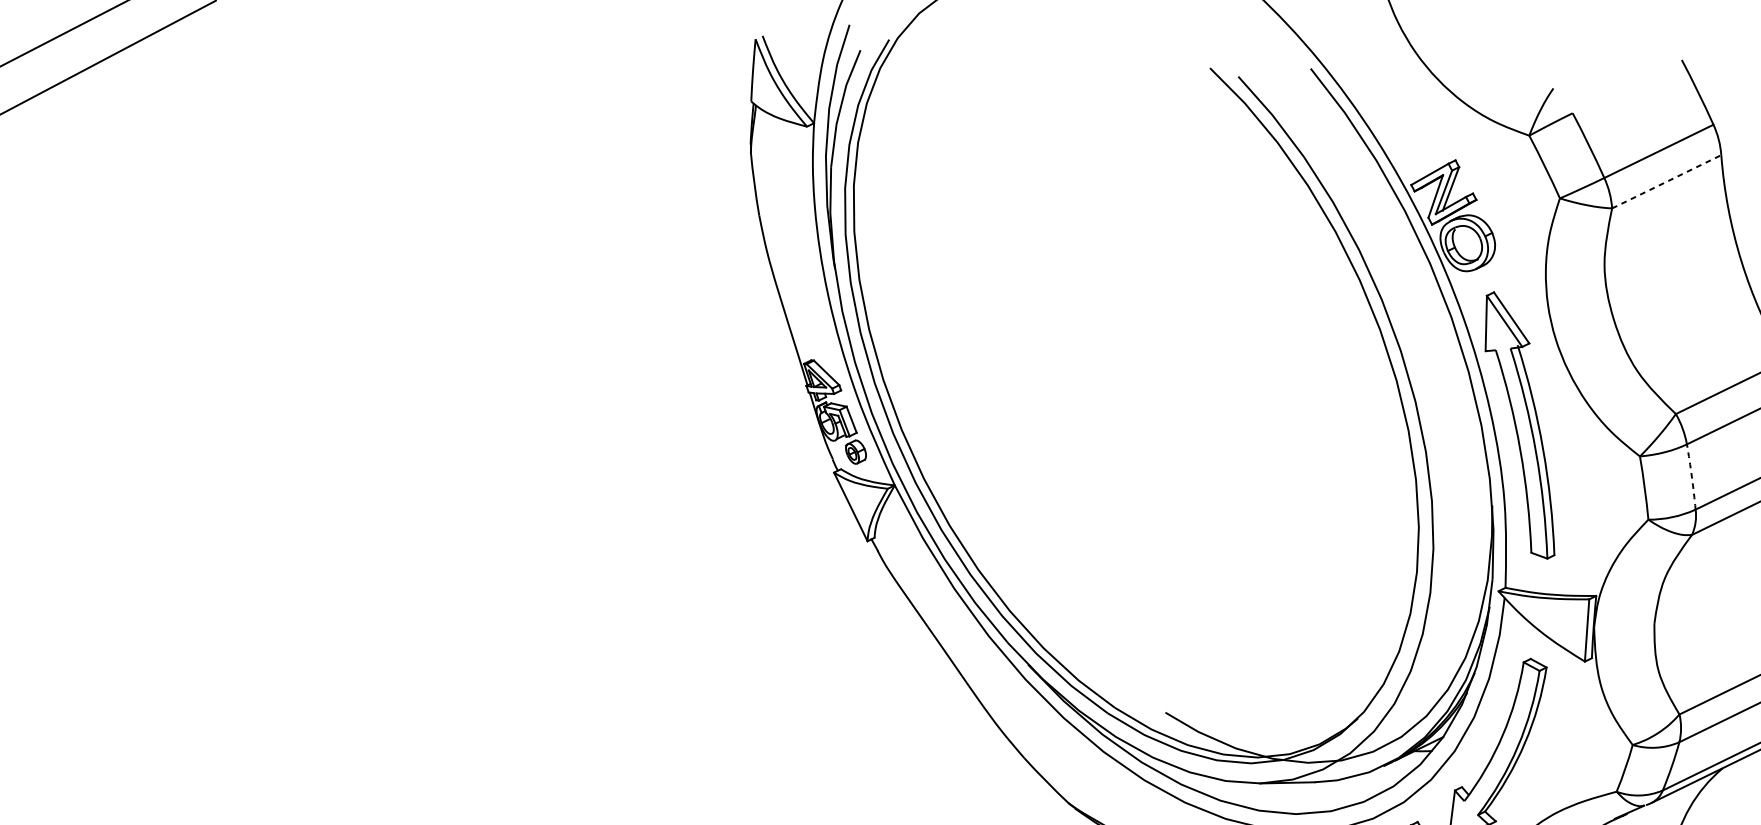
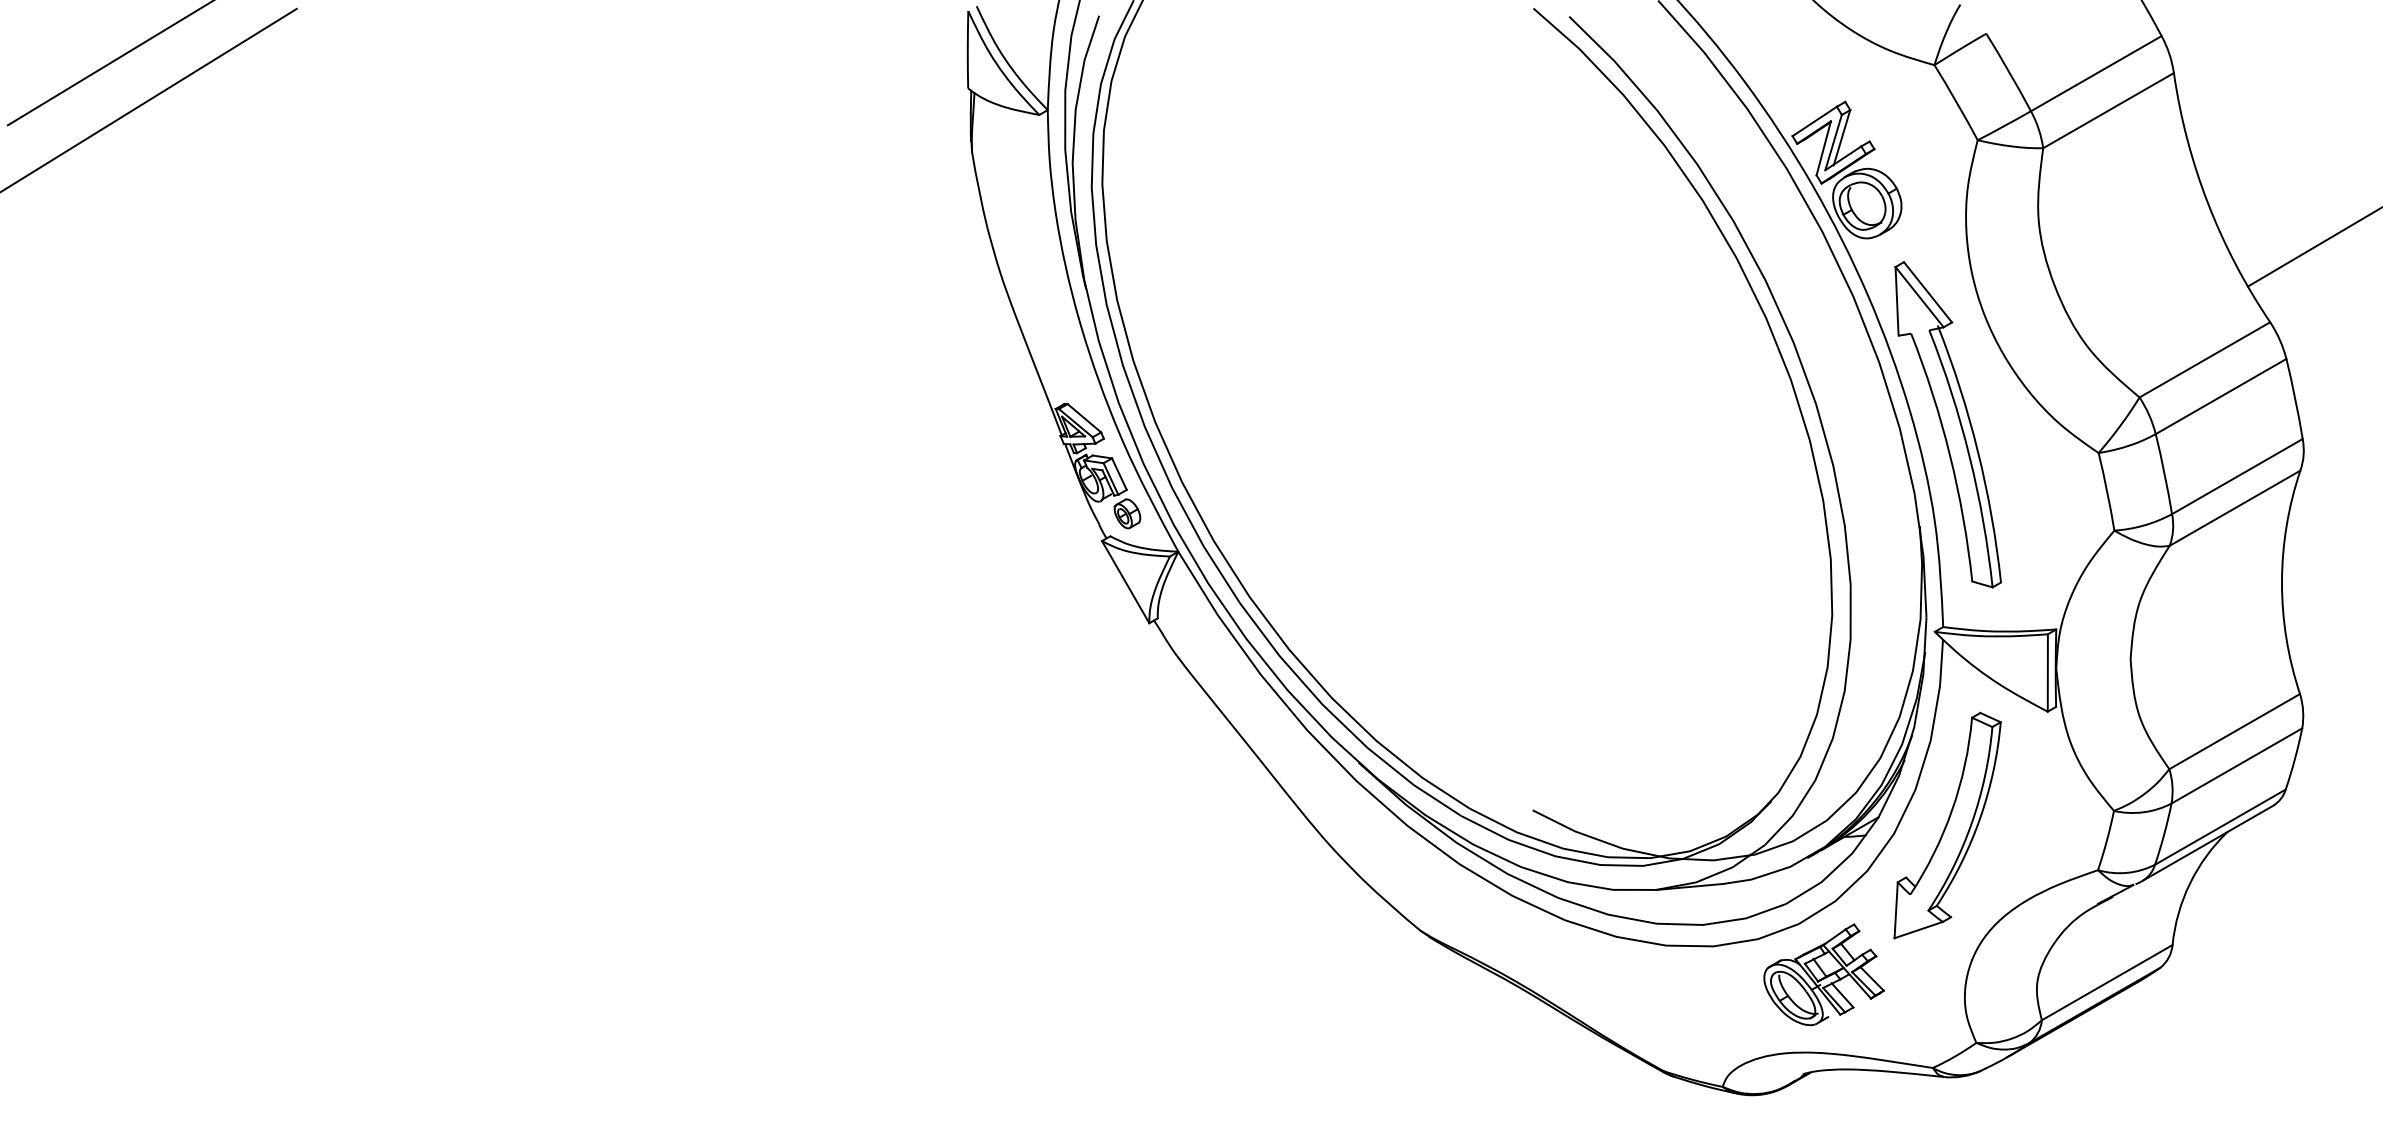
line: (1666, 181) -> (2108, 110), dashed -> solid
arc: (1691, 476) -> (2164, 473), dashed -> solid

